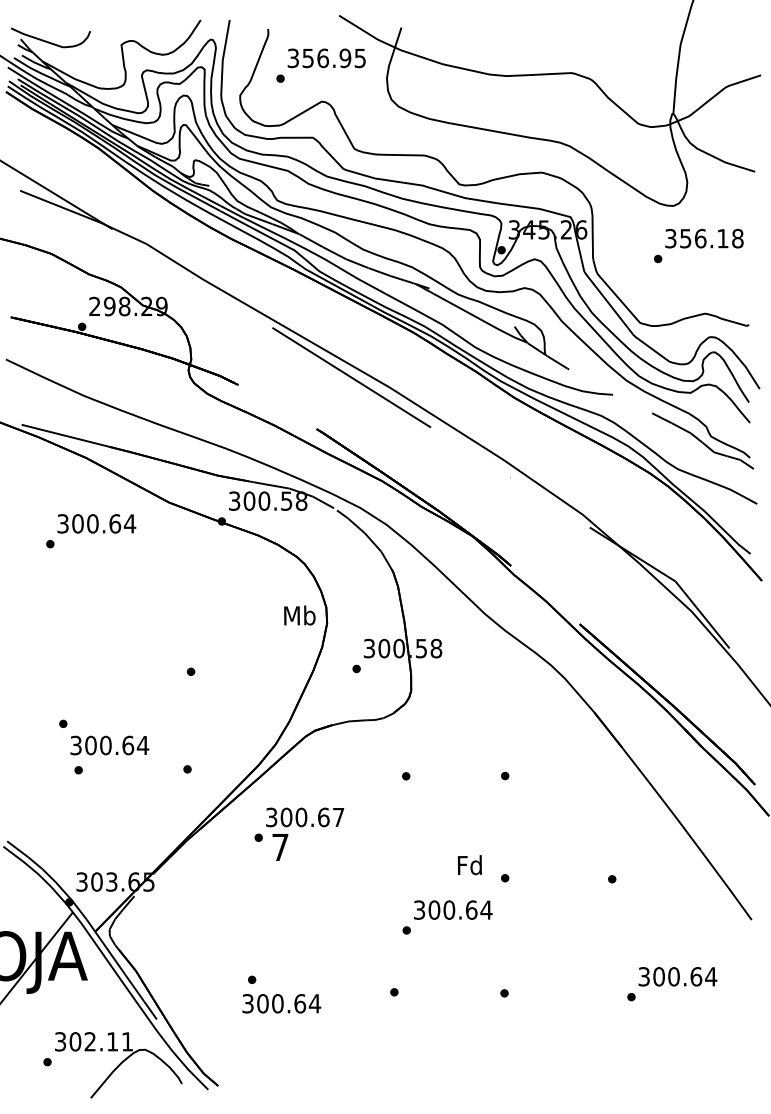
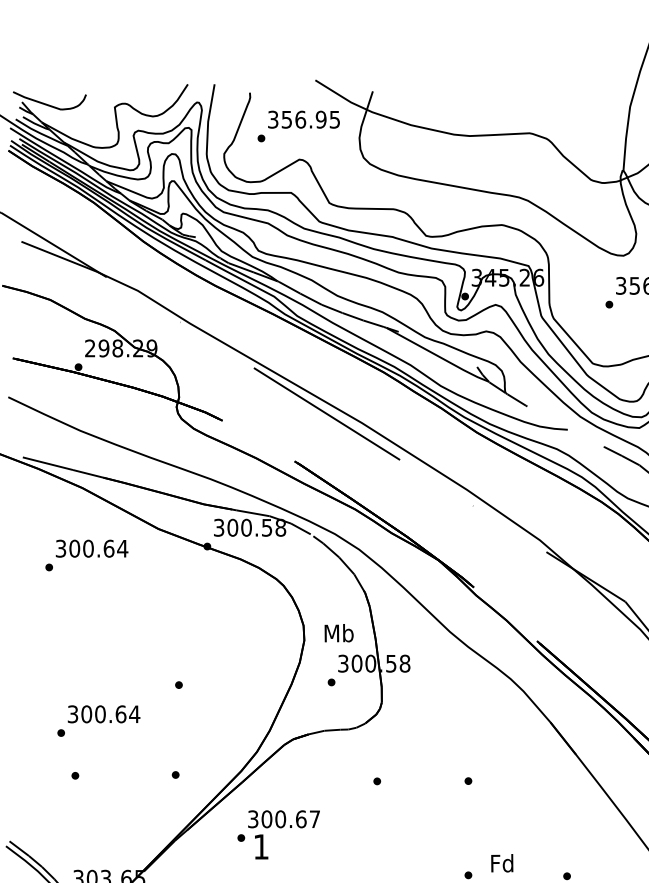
text: (299, 615) -> (338, 633), moved
text: (109, 745) -> (103, 714), moved
text: (280, 847) -> (261, 846), 7 -> 1
text: (469, 865) -> (501, 863), moved

